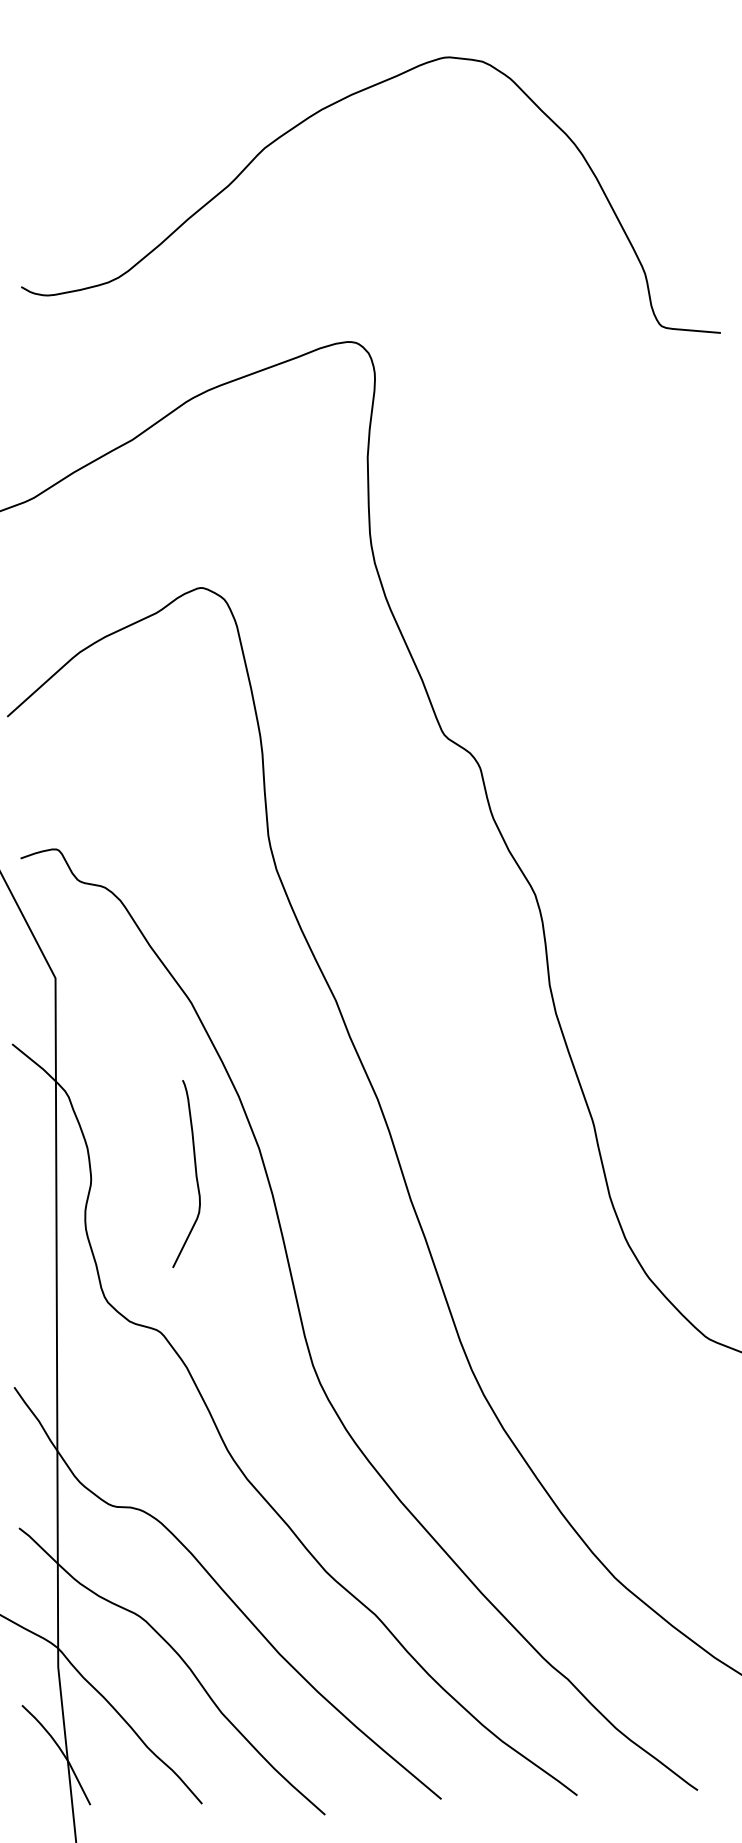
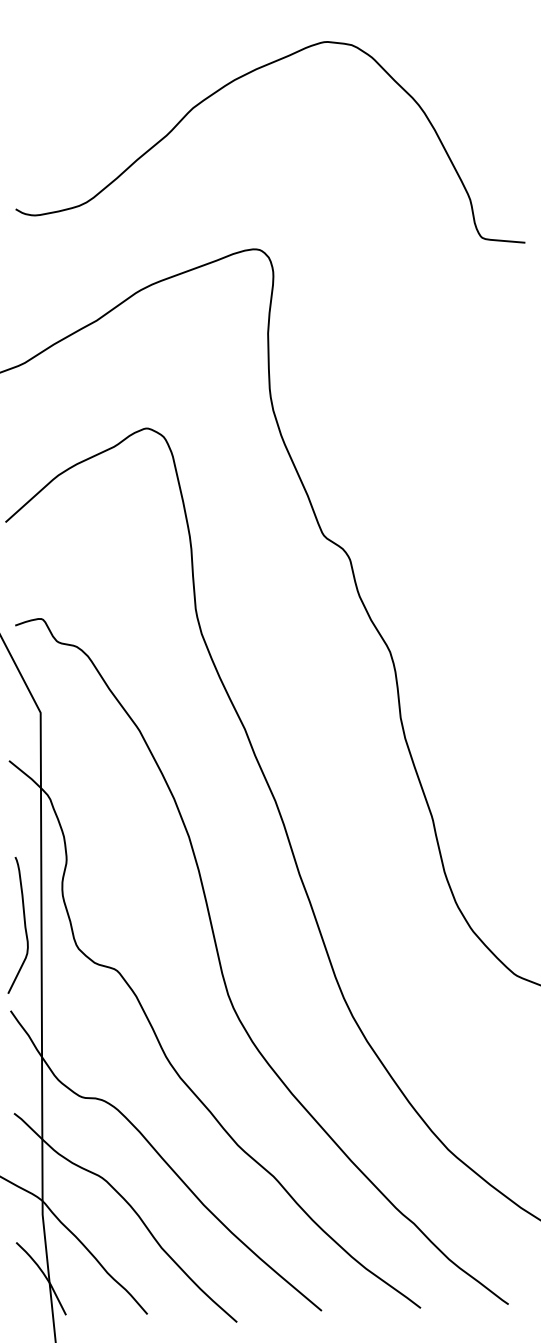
curve: (195, 1174) -> (24, 925), moved

